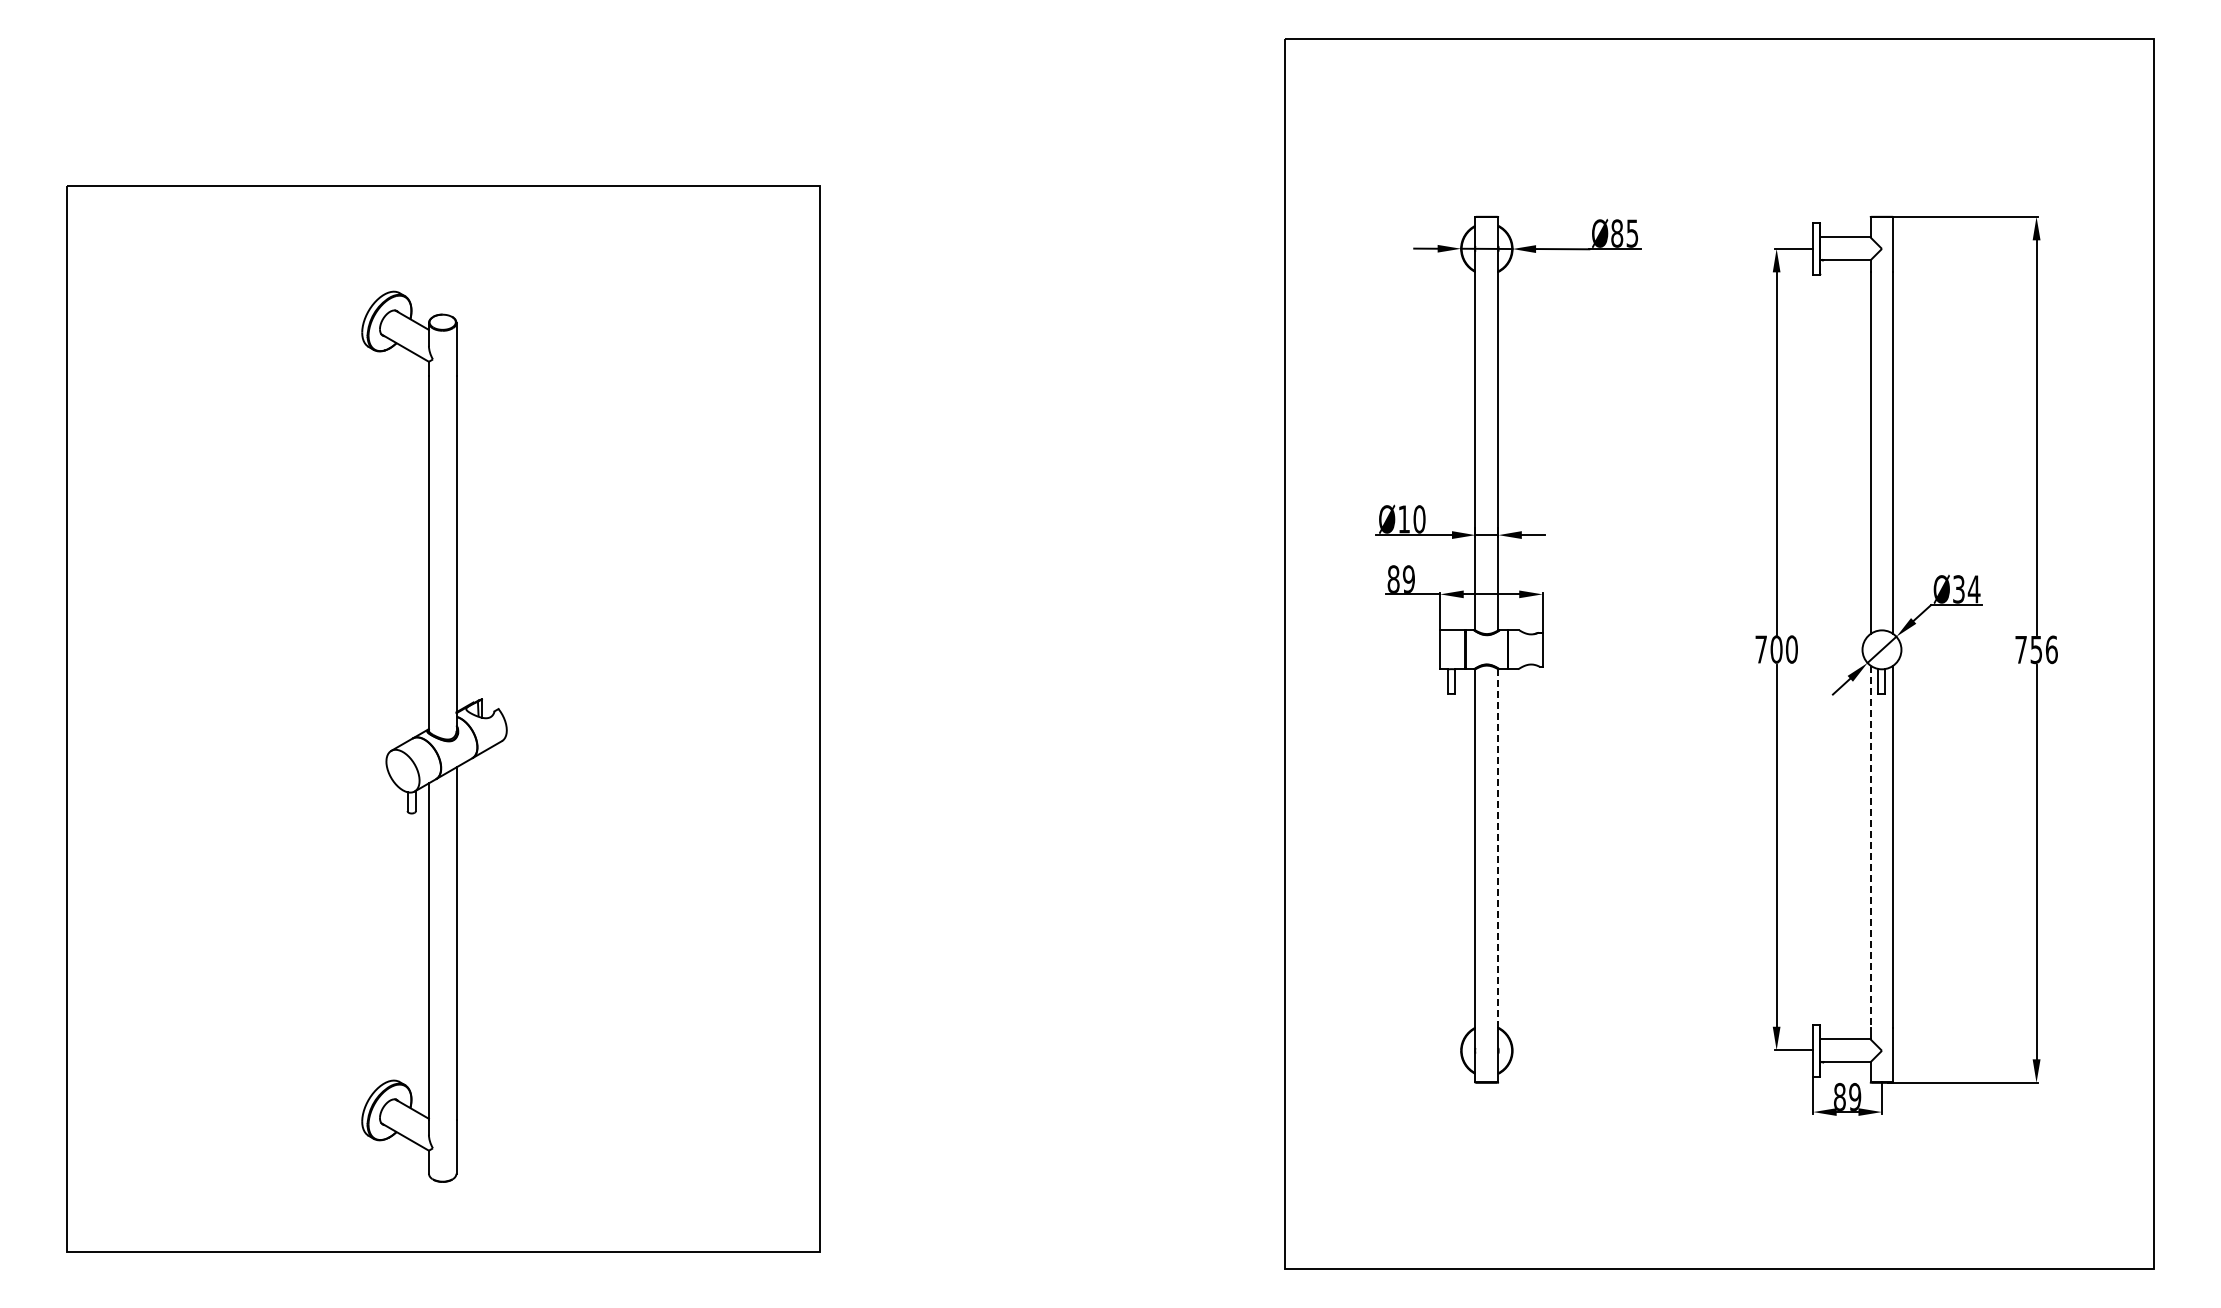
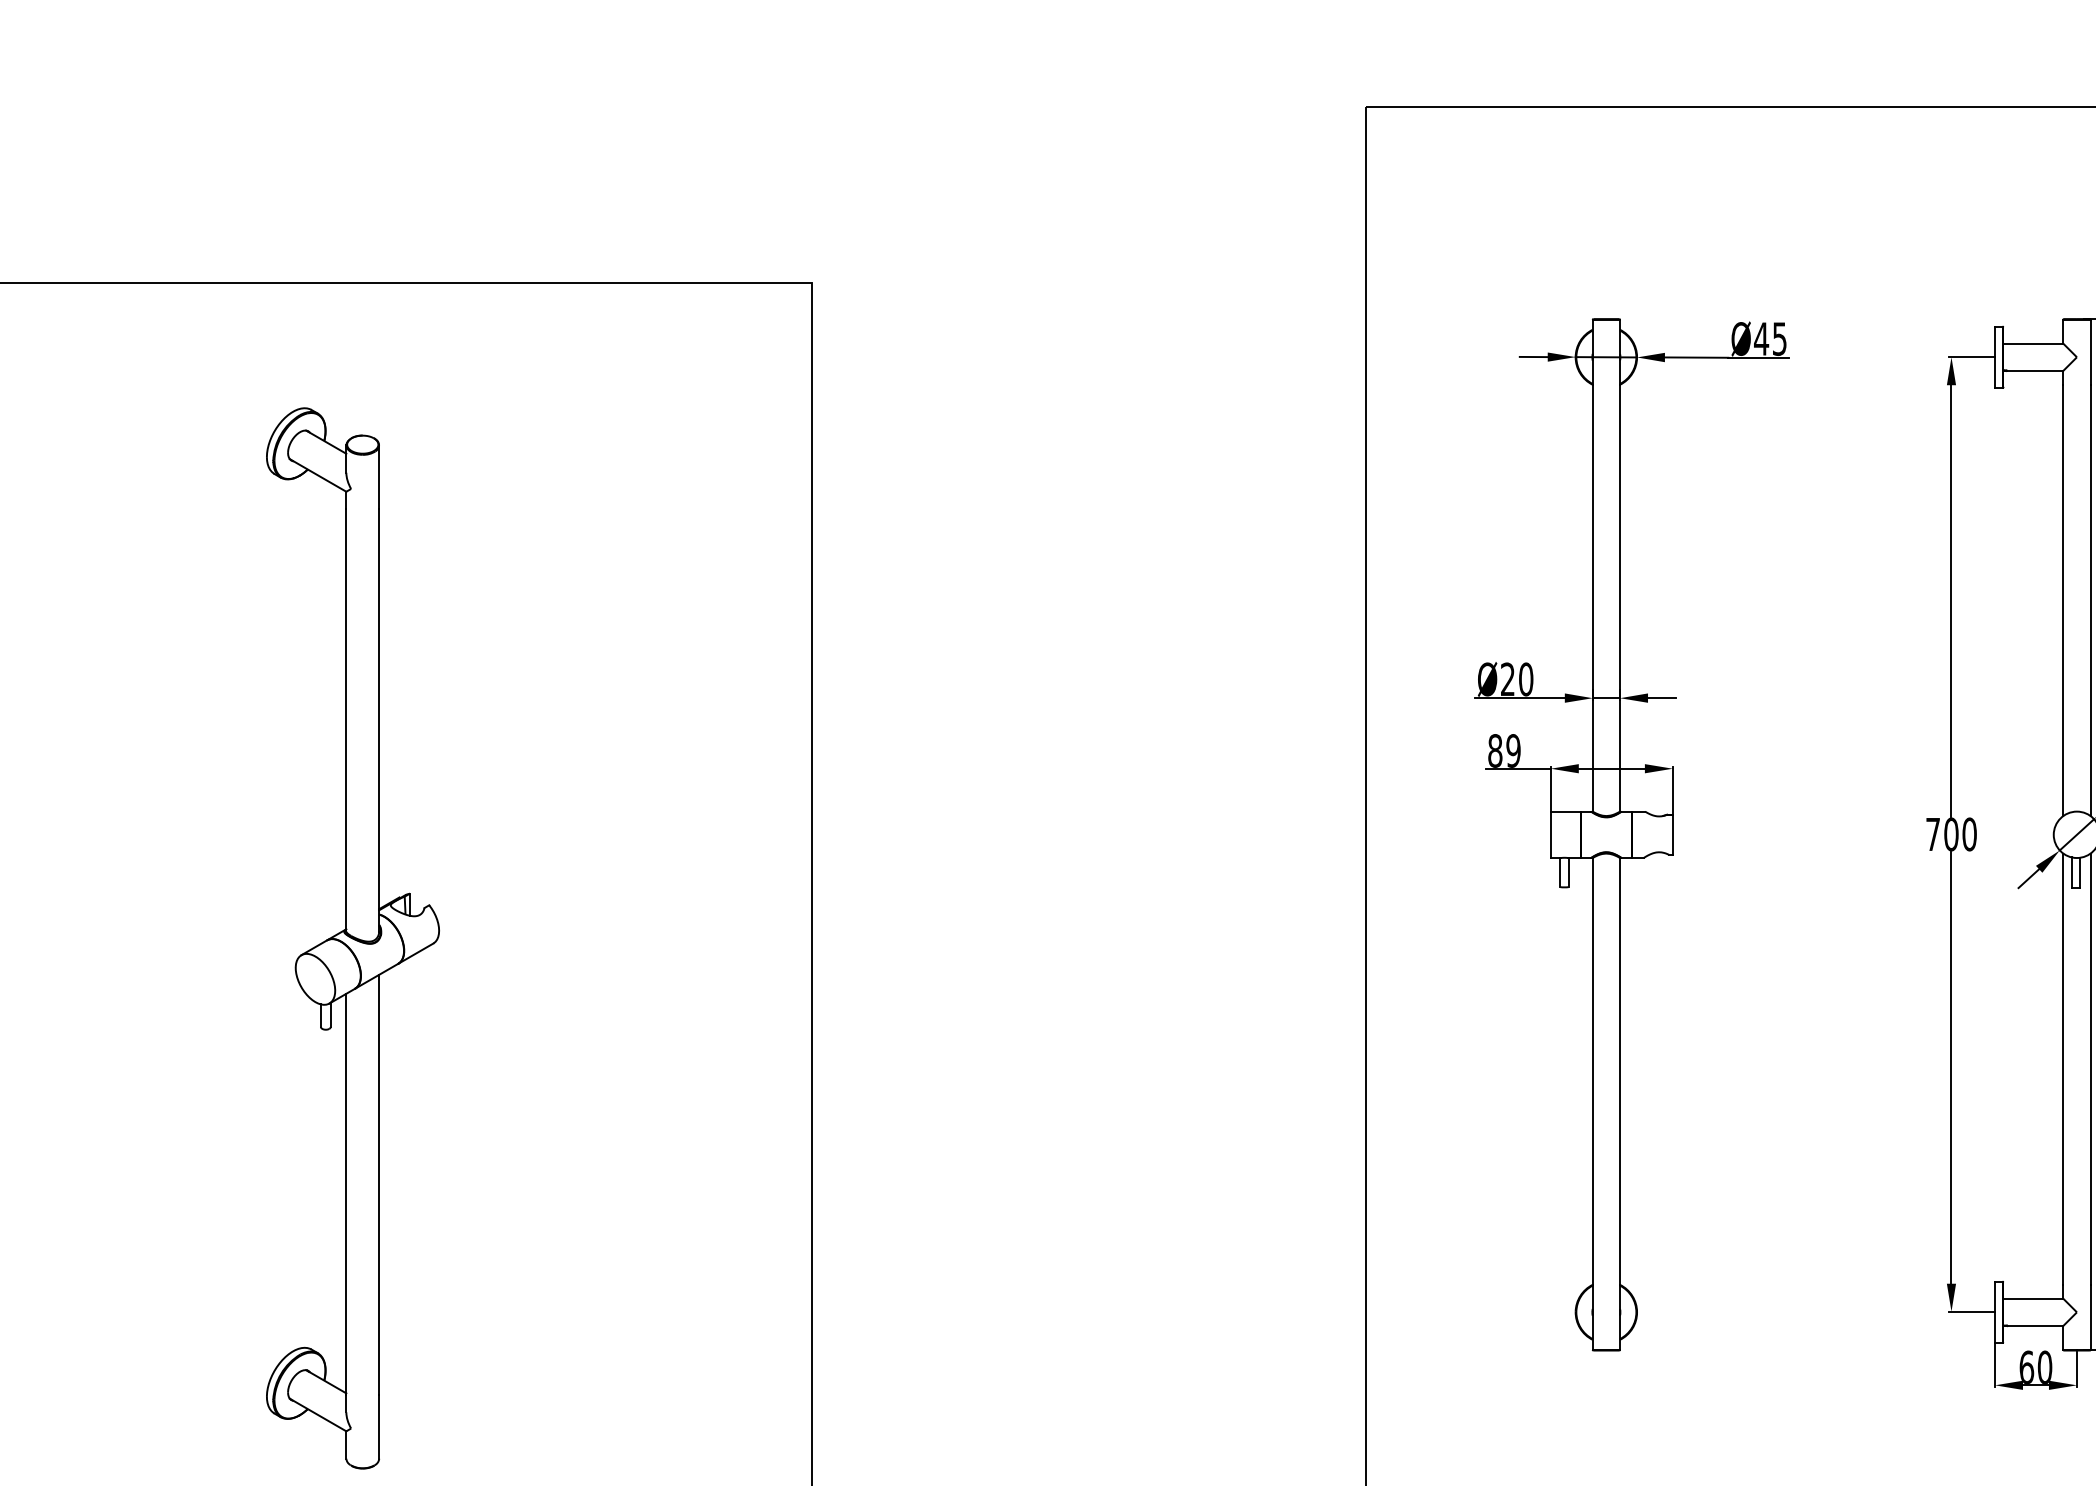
text: (1616, 233) -> (1760, 338), Ø85 -> Ø45
text: (1403, 519) -> (1507, 679), Ø10 -> Ø20
line: (1870, 847) -> (2063, 1070), dashed -> solid
line: (1498, 848) -> (1620, 1071), dashed -> solid
text: (1847, 1096) -> (2035, 1366), 89 -> 60

